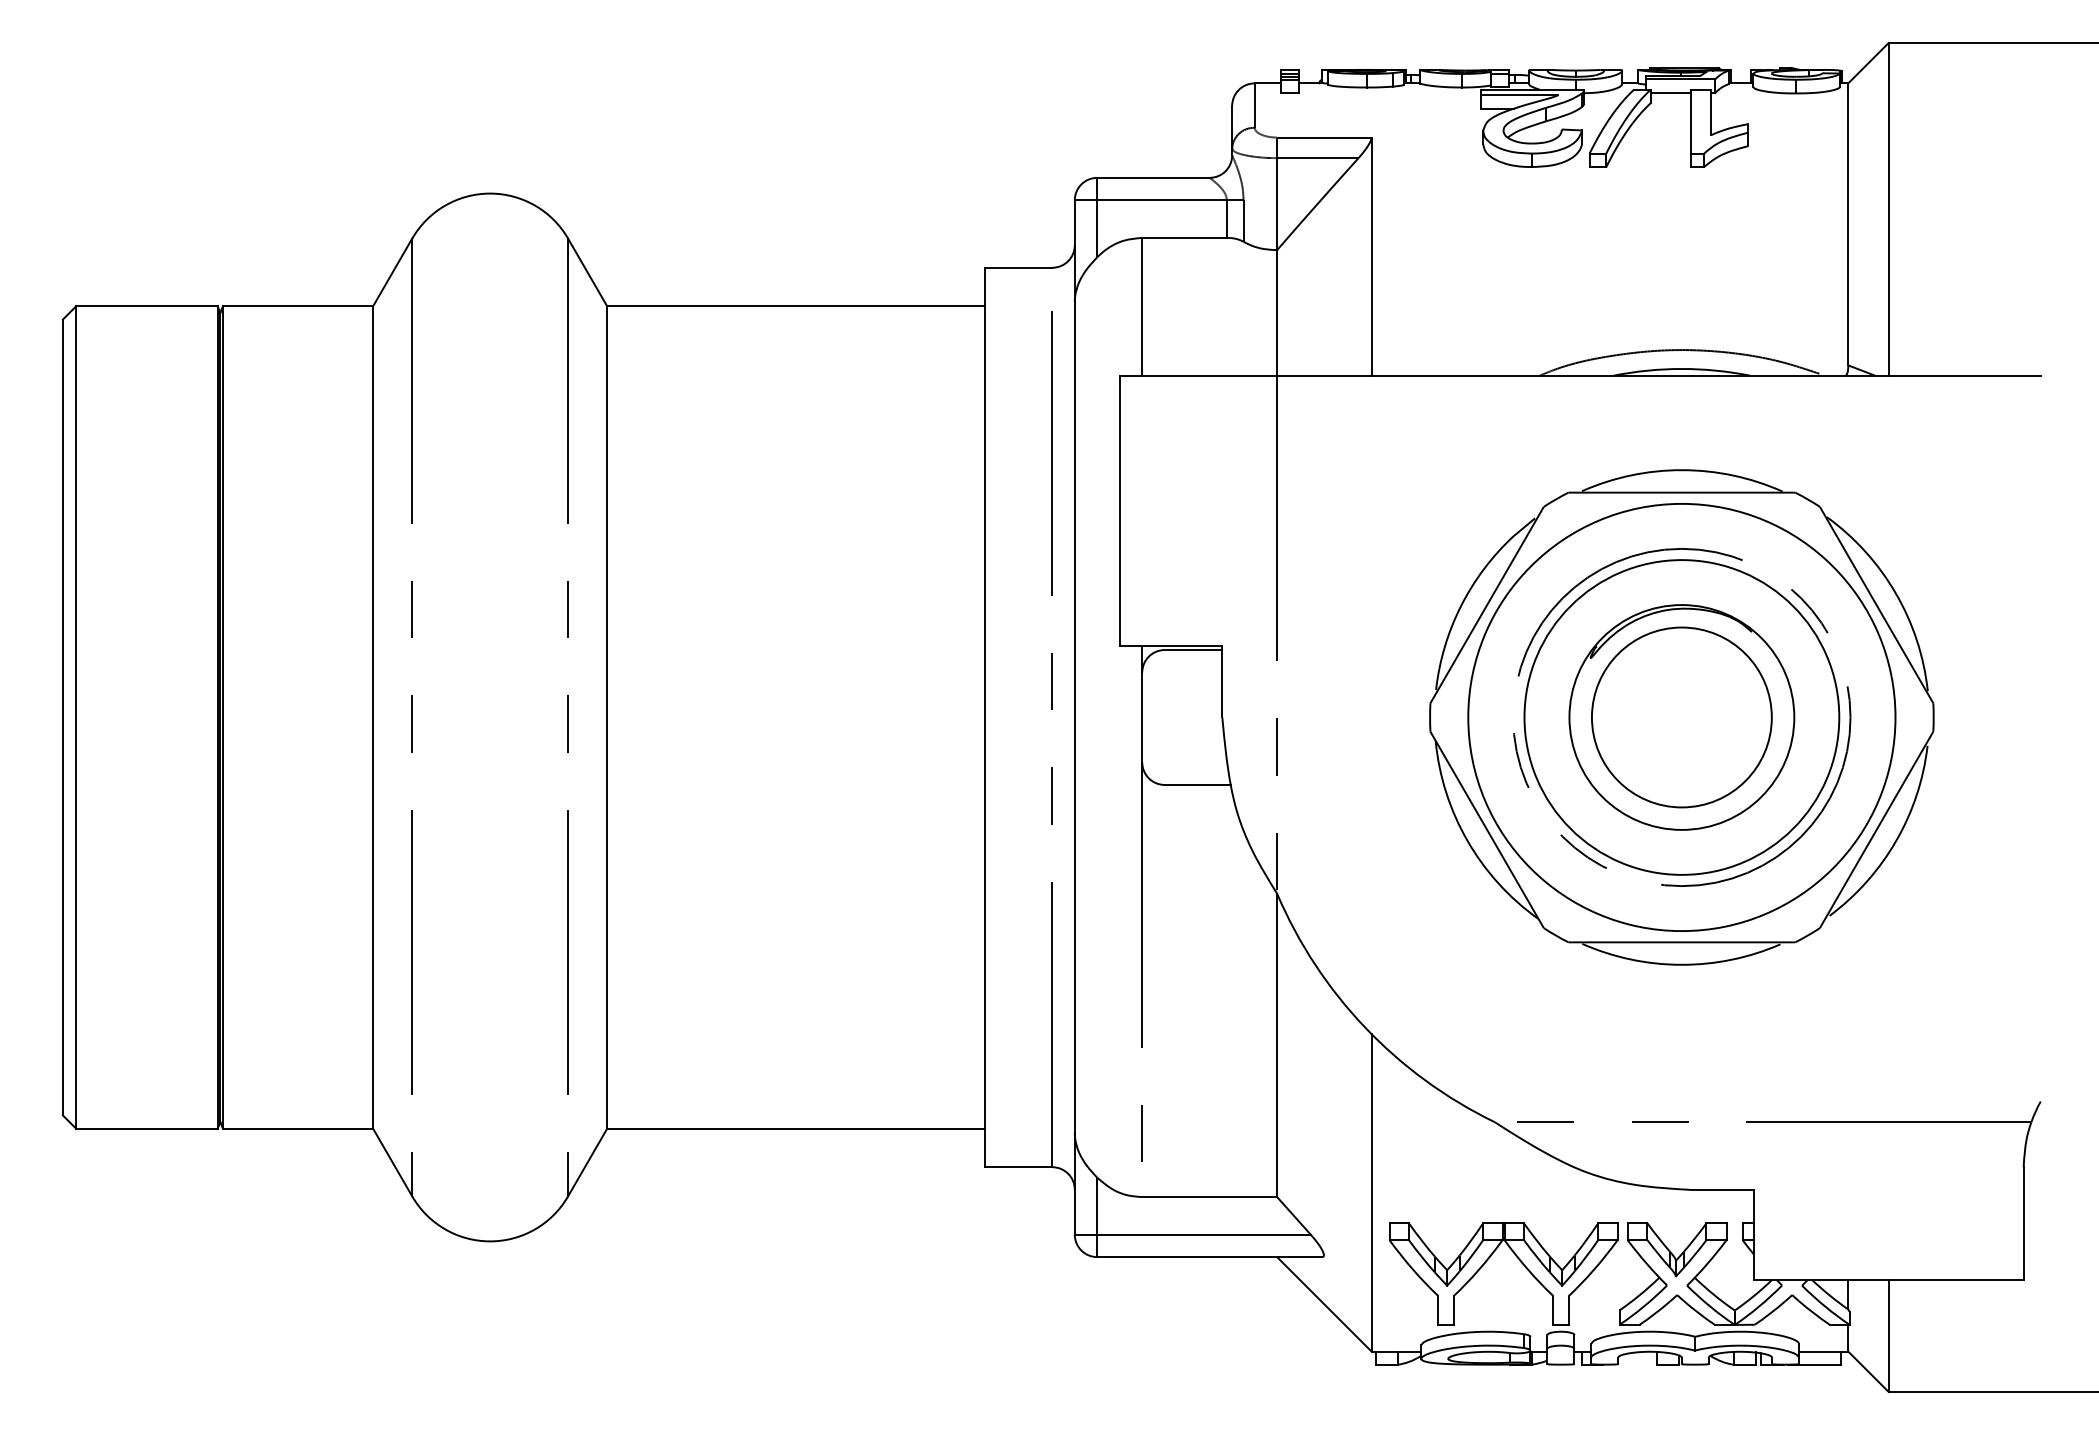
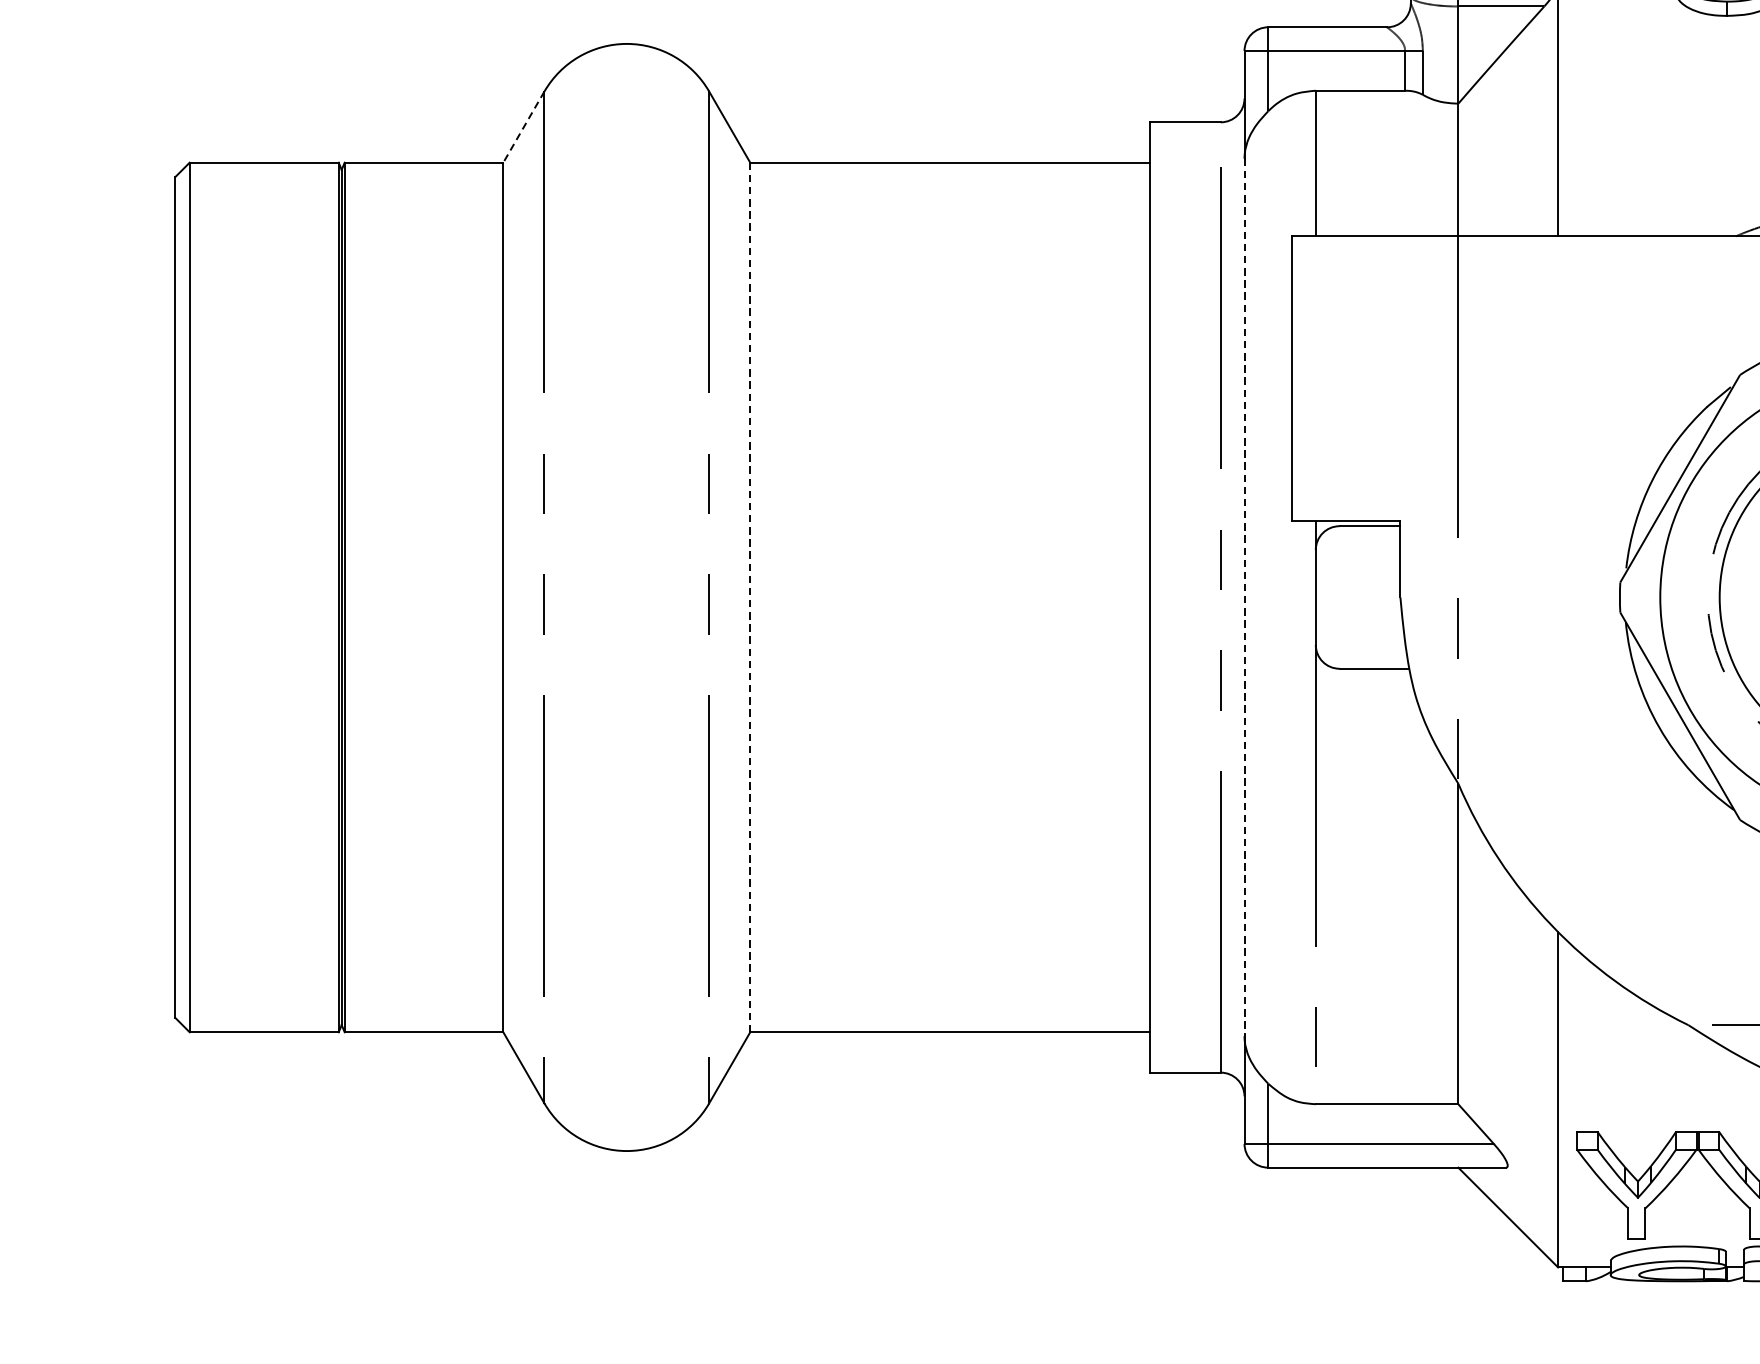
line: (392, 272) -> (523, 127), solid -> dashed
line: (607, 717) -> (750, 597), solid -> dashed
line: (1074, 717) -> (1244, 597), solid -> dashed

